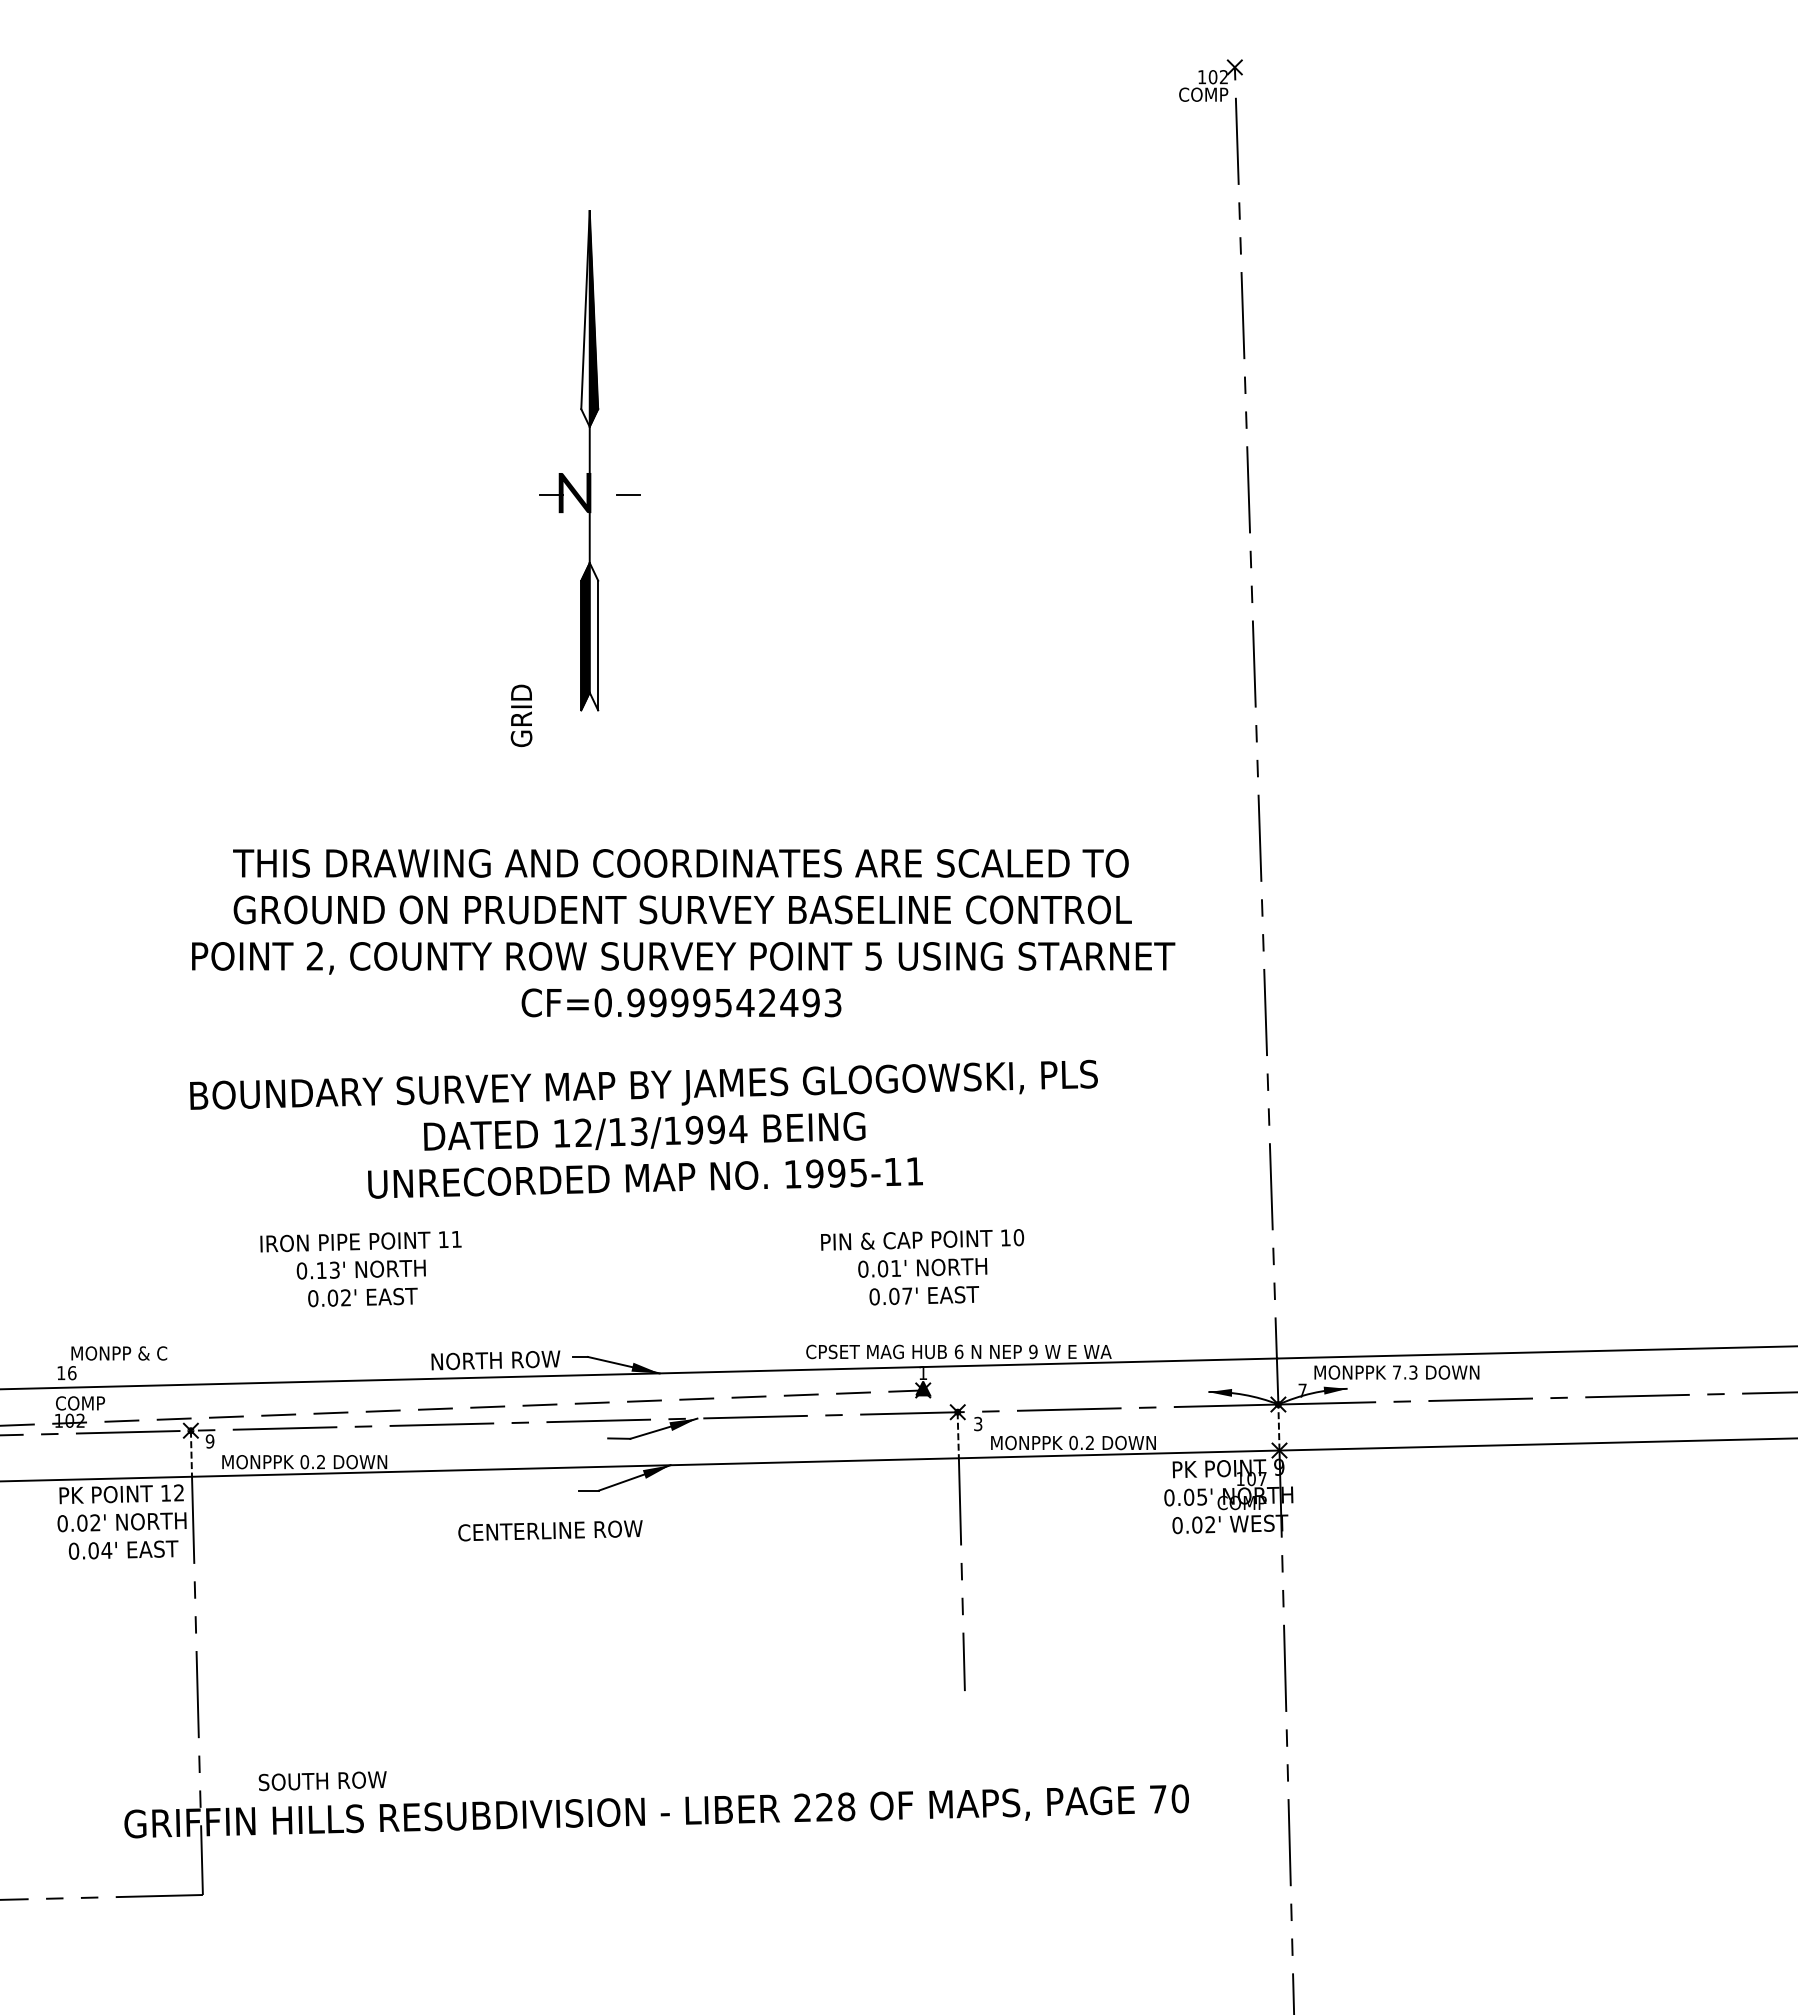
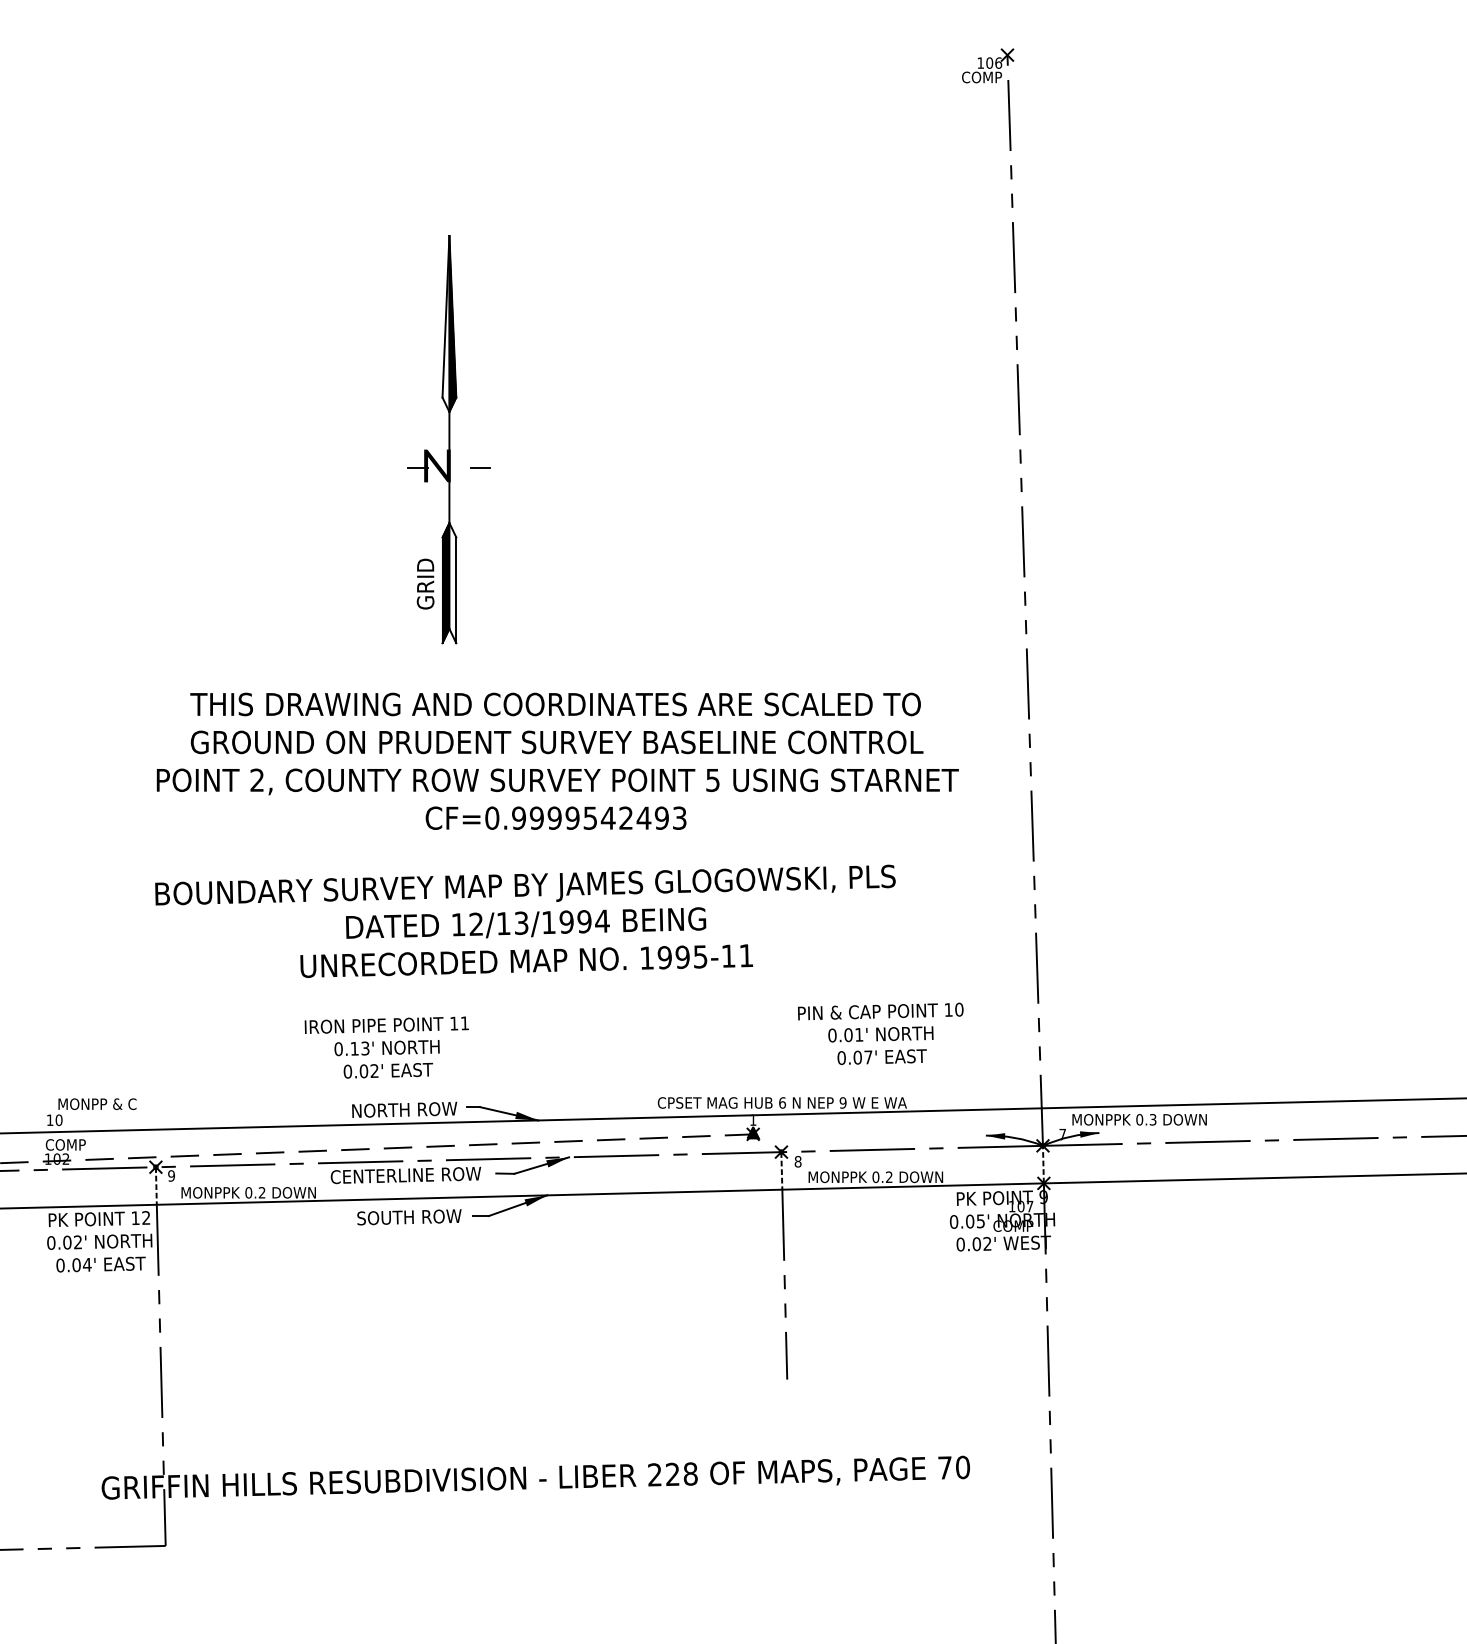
text: (1223, 77) -> (998, 63), 102 -> 106
part: (589, 460) -> (449, 439), moved
text: (922, 1267) -> (880, 1034), moved
text: (360, 1269) -> (386, 1047), moved
text: (72, 1372) -> (59, 1119), 16 -> 10
text: (1396, 1372) -> (1139, 1119), 7.3 -> 0.3
text: (978, 1424) -> (798, 1162), 3 -> 8
text: (550, 1530) -> (405, 1175), moved
text: (322, 1781) -> (409, 1217), moved

